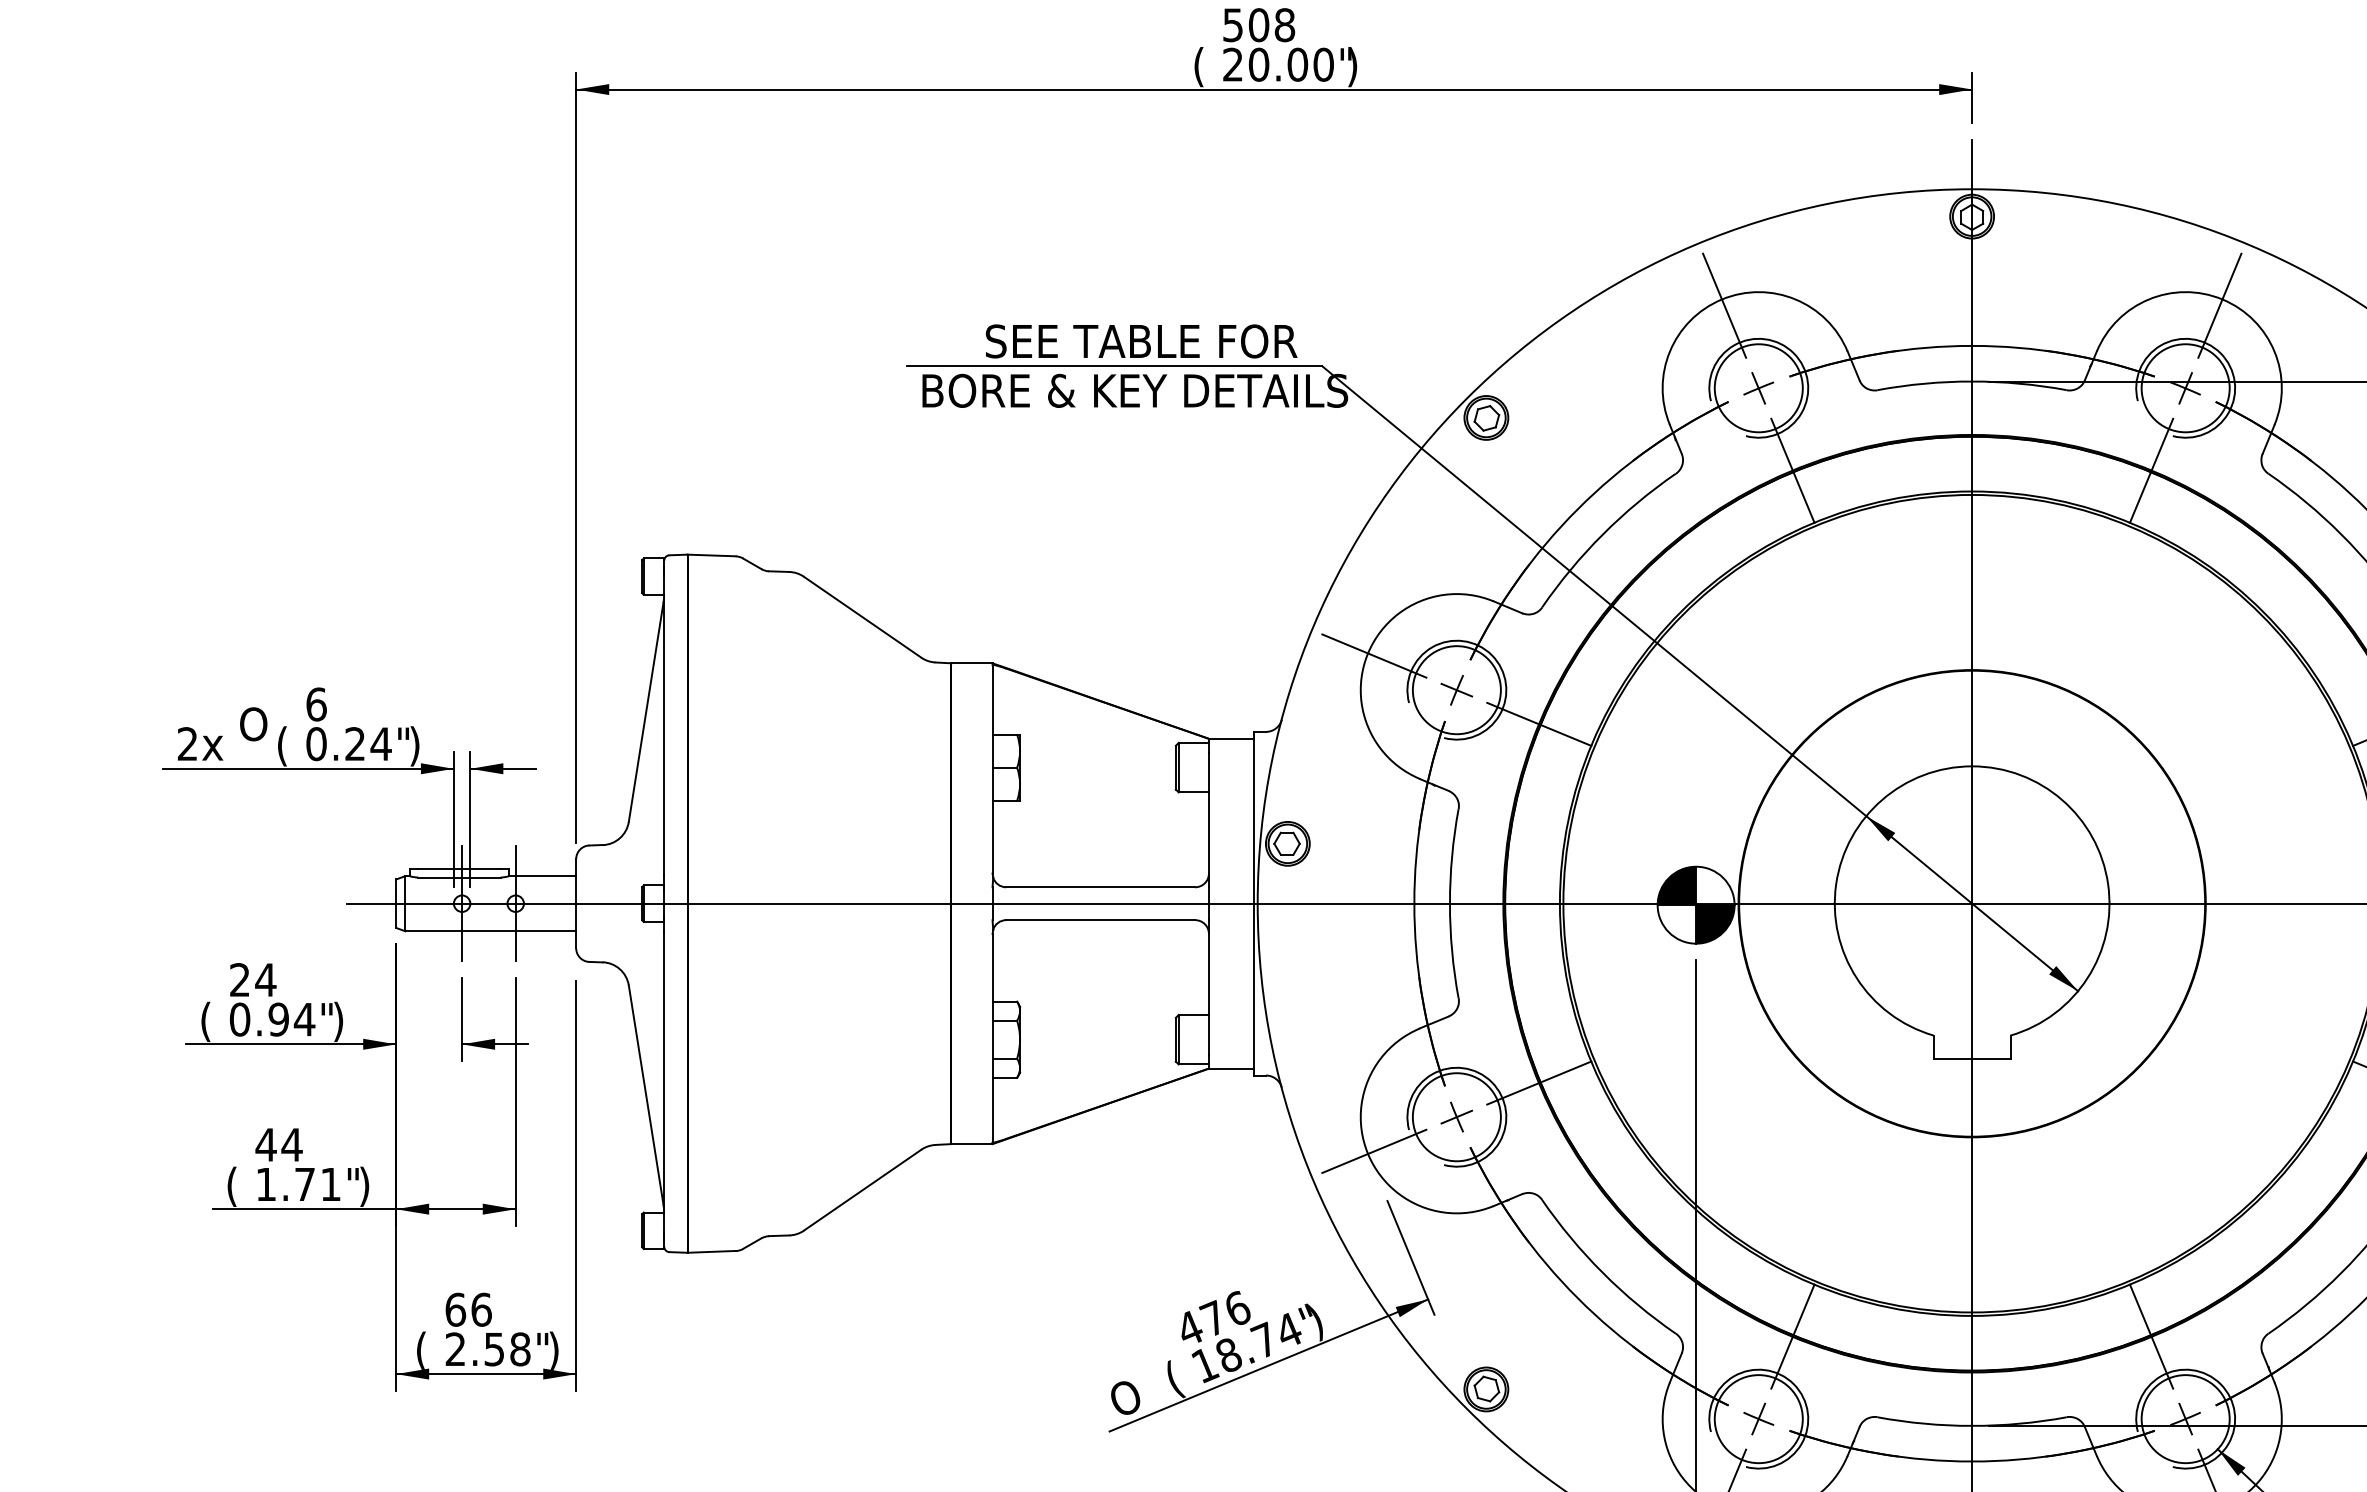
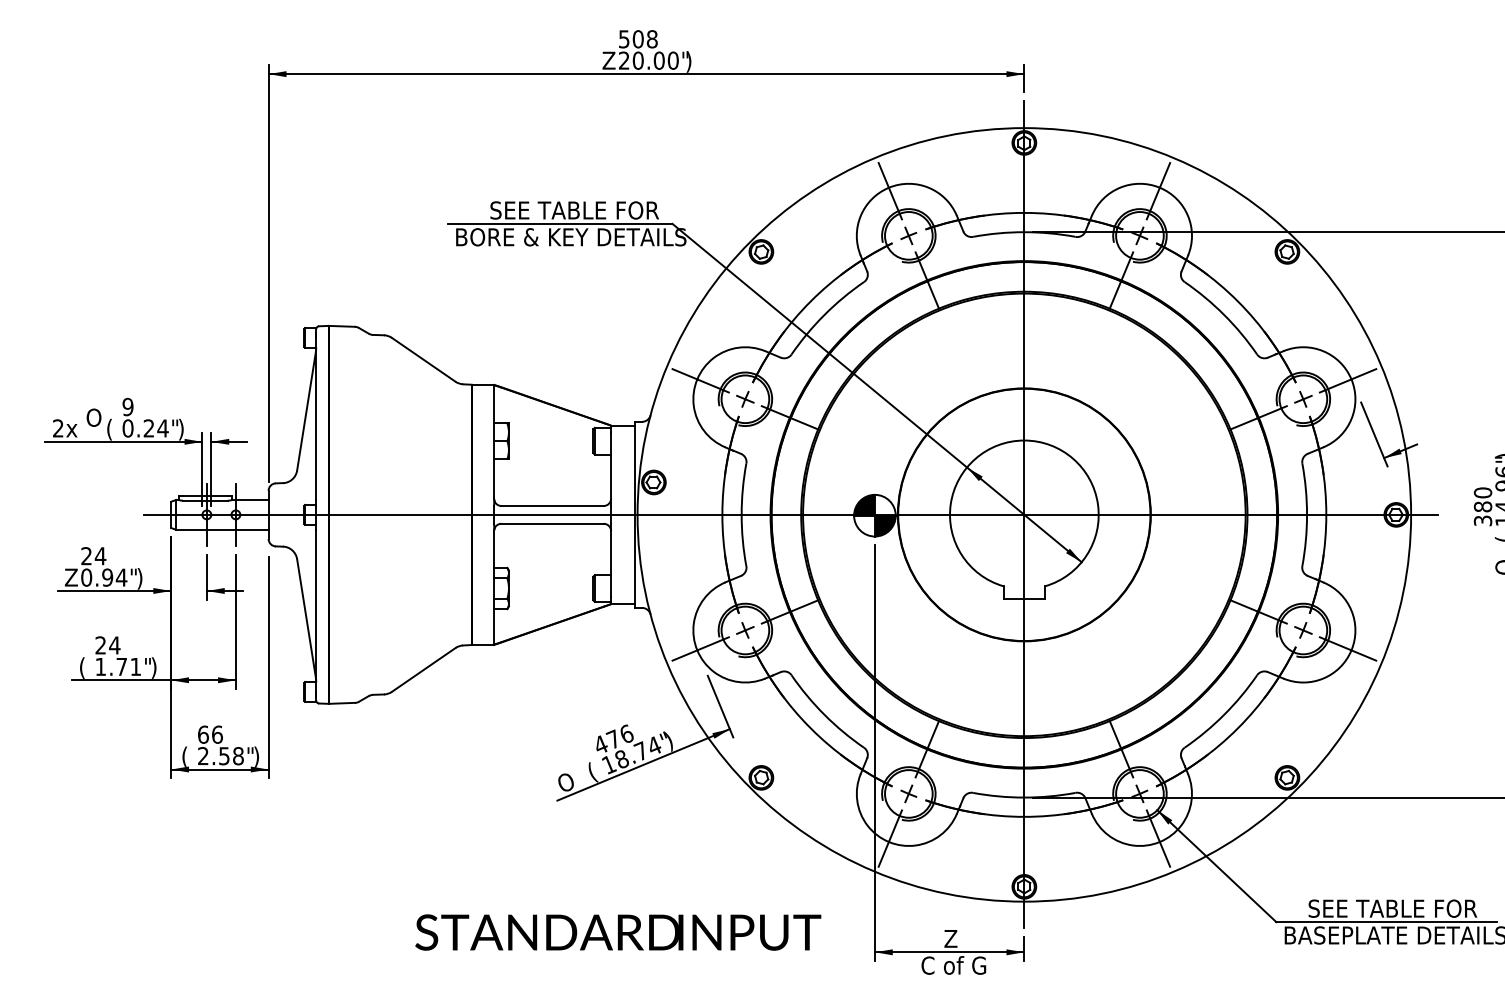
text: (1203, 66) -> (608, 61), ( -> Z
text: (315, 703) -> (127, 406), 6 -> 9
text: (210, 1021) -> (70, 578), ( -> Z
text: (265, 1144) -> (100, 645), 44 -> 24

